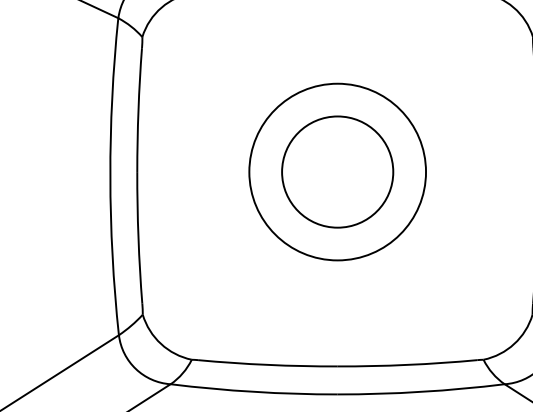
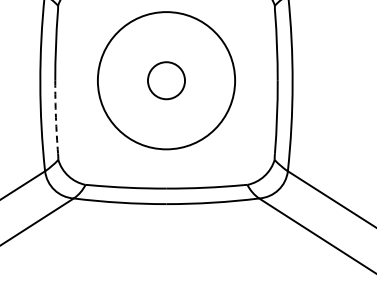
circle: (337, 171) -> (166, 80), size x0.6
circle: (337, 171) -> (166, 80), size x1.4
arc: (137, 238) -> (55, 117), solid -> dashed

